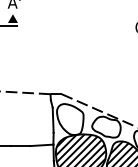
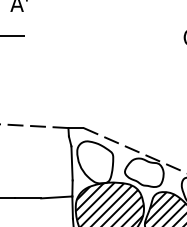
fill: (12, 18) -> (17, 25), removed

